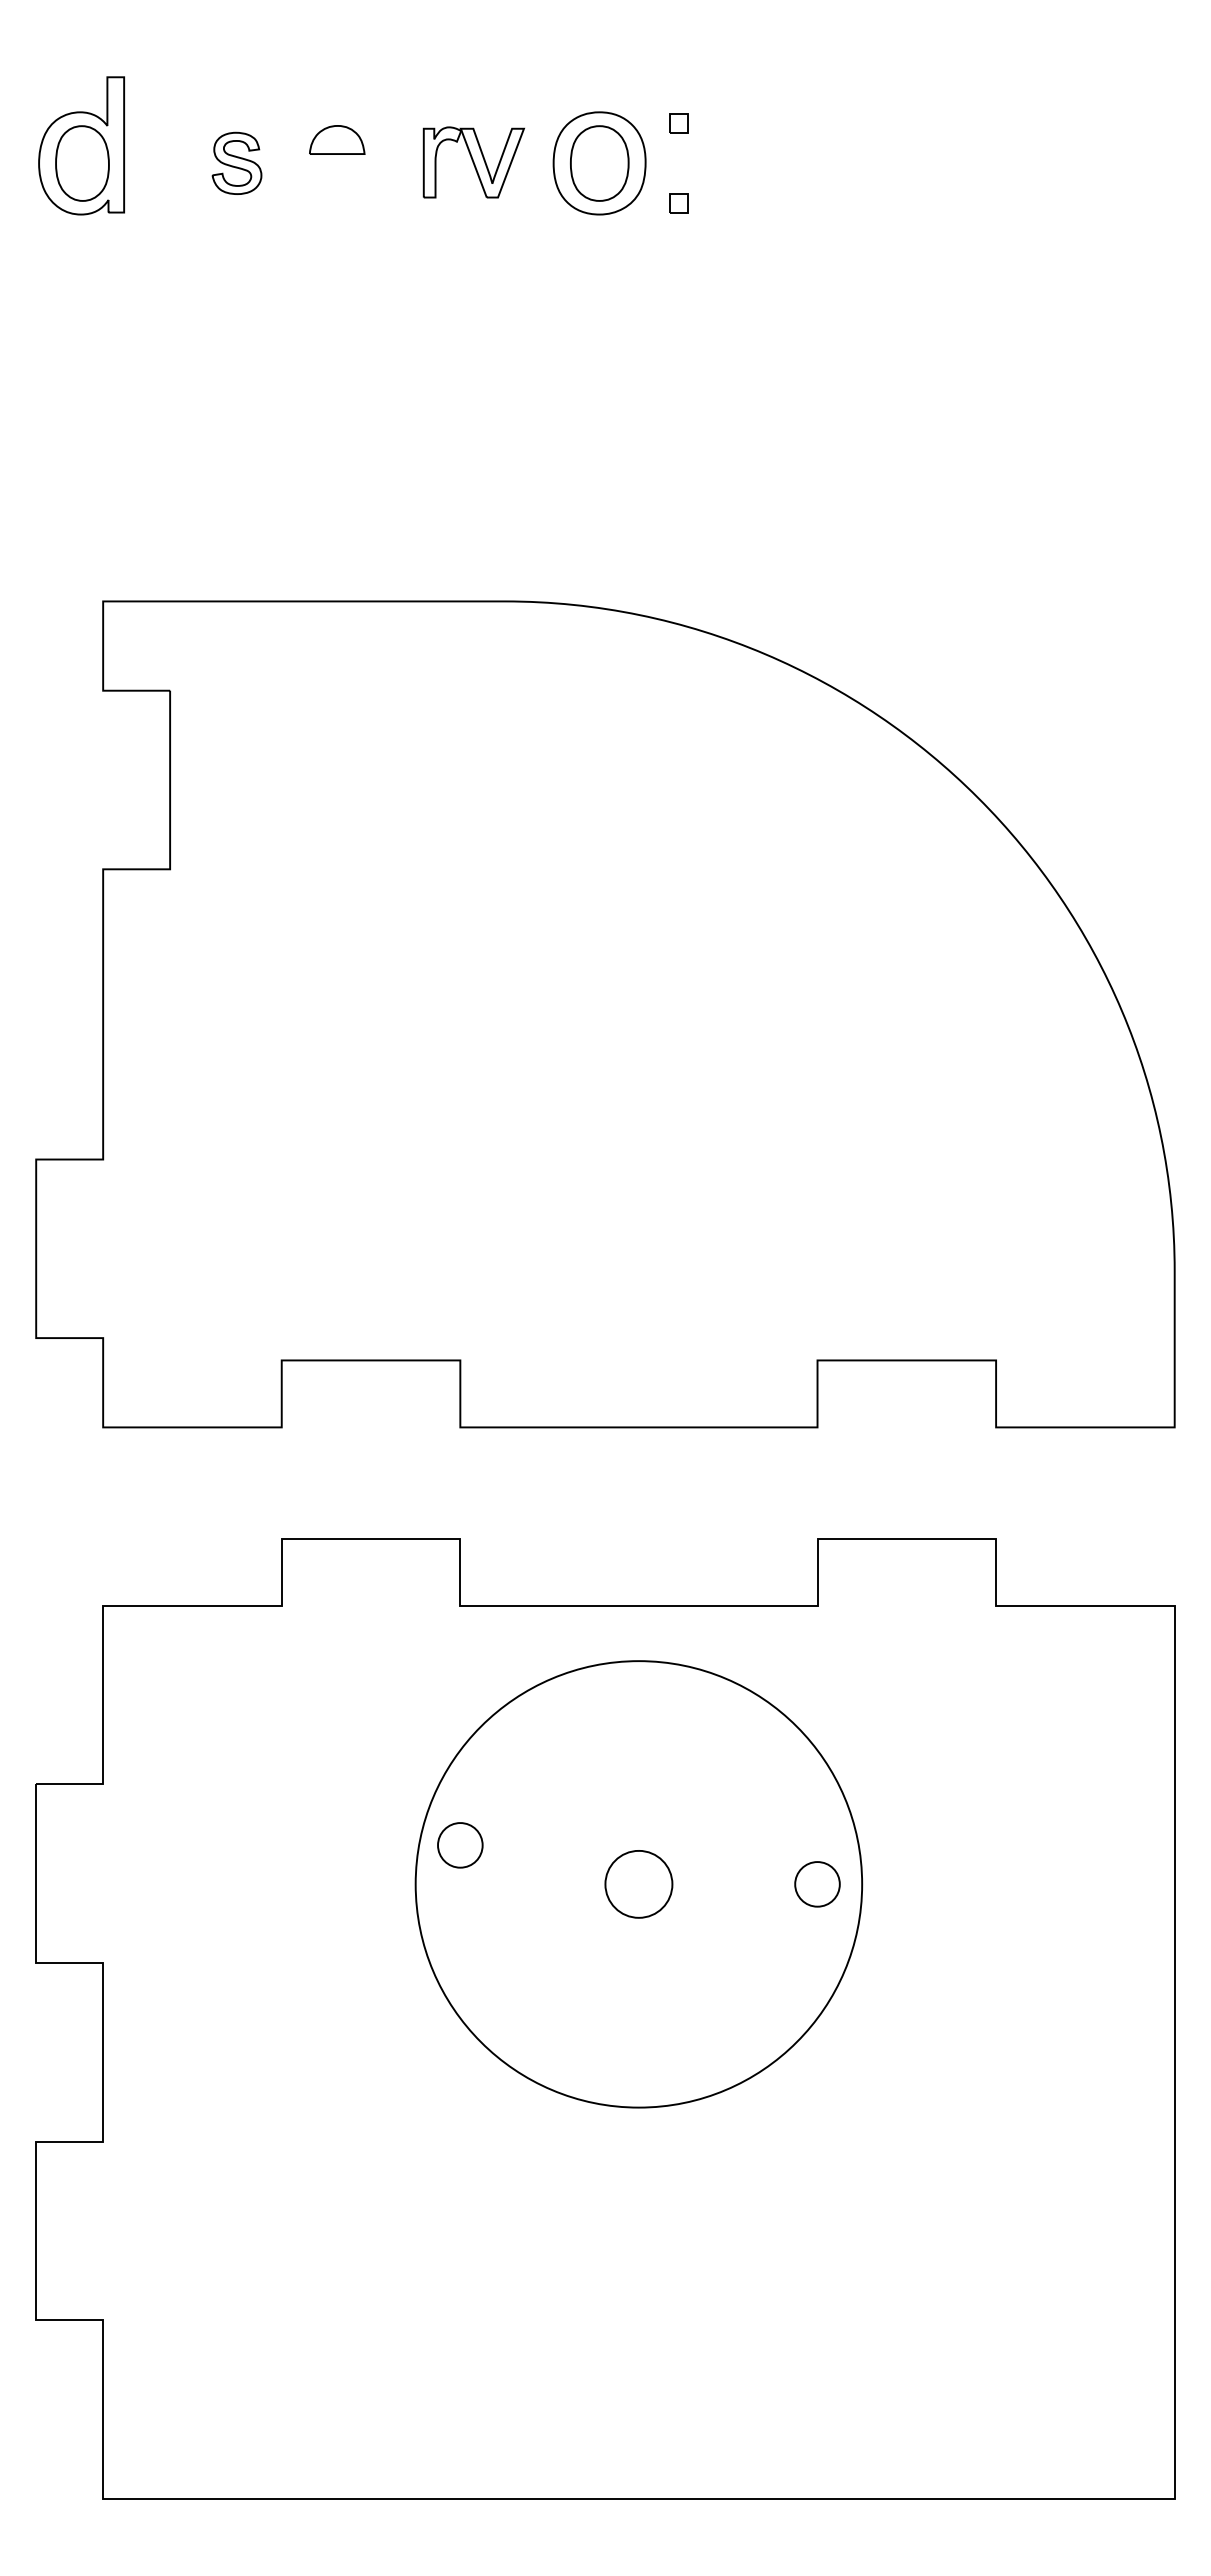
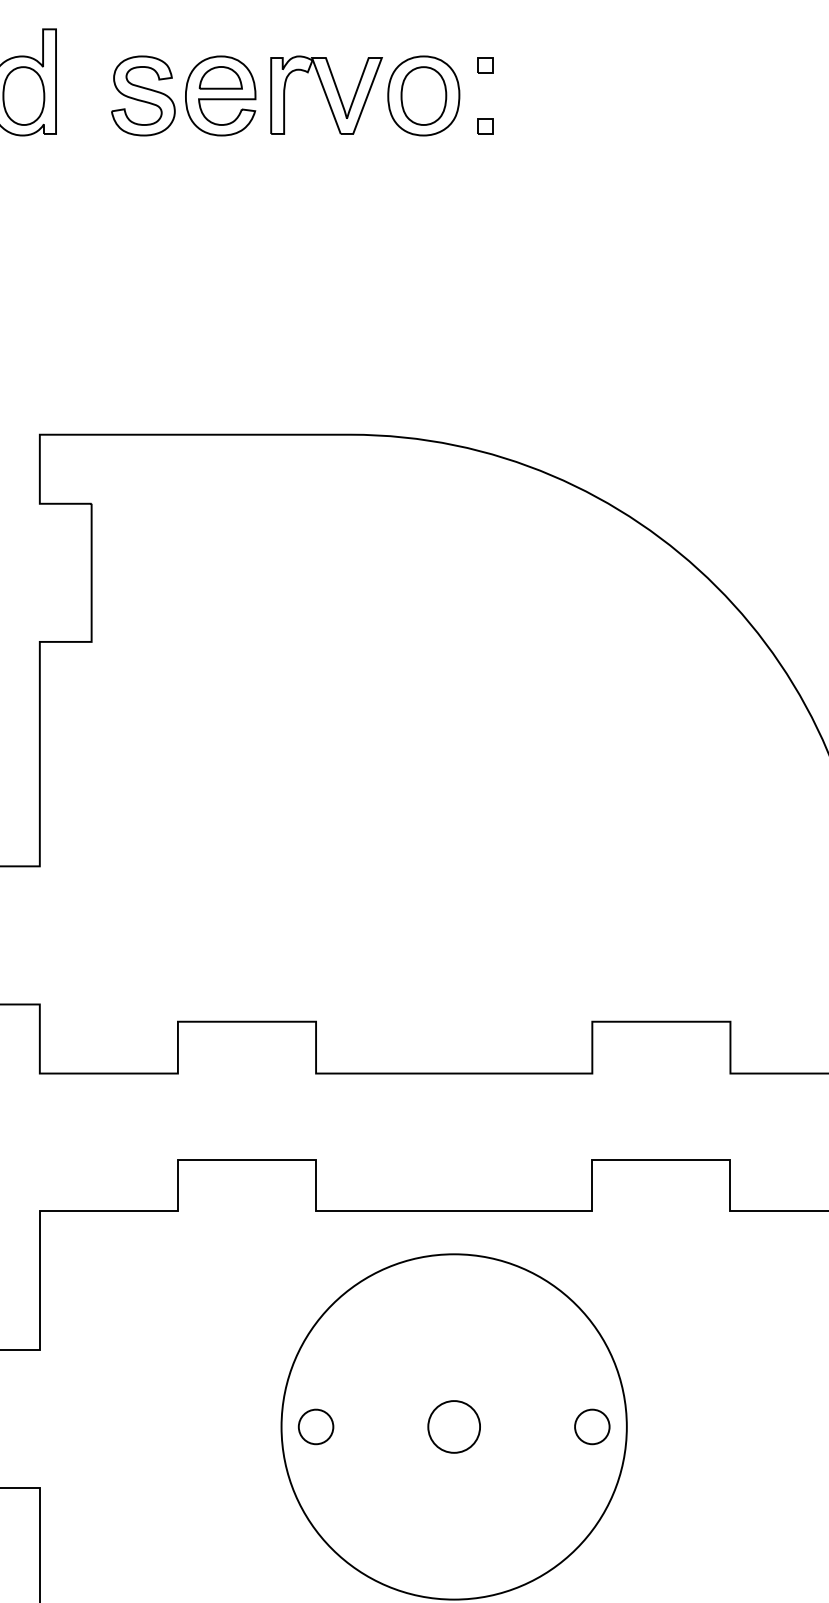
part: (473, 162) -> (326, 95), size x1.43
part: (236, 163) -> (142, 96), size x1.67
part: (336, 163) -> (220, 96), added
part: (460, 1845) -> (316, 1427), moved

